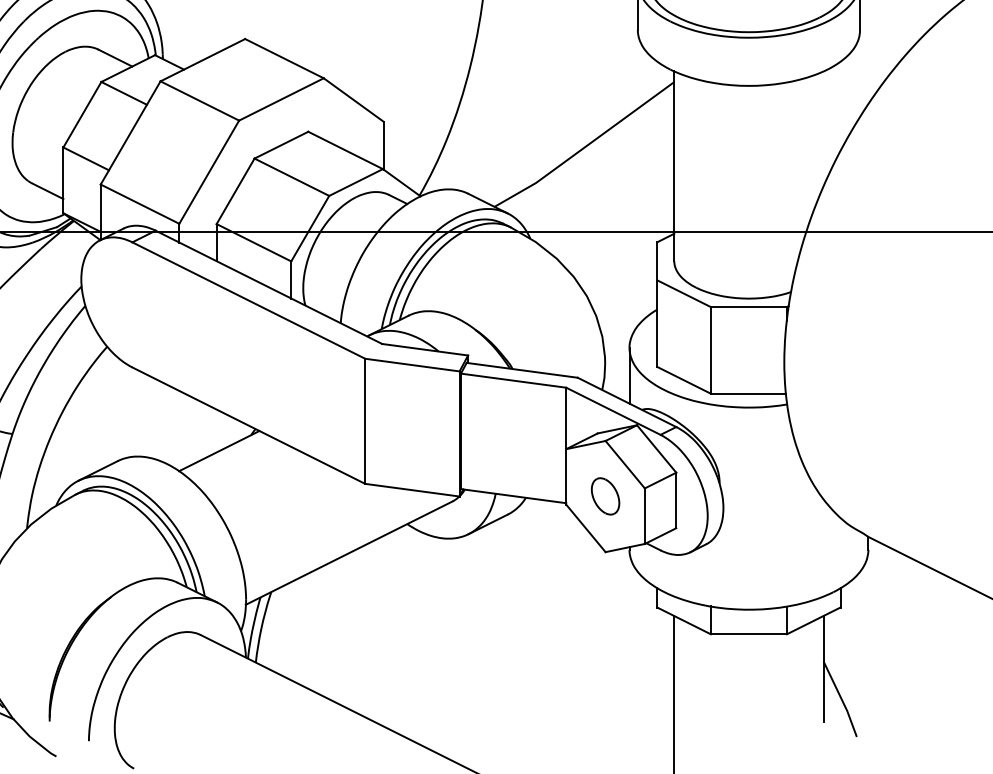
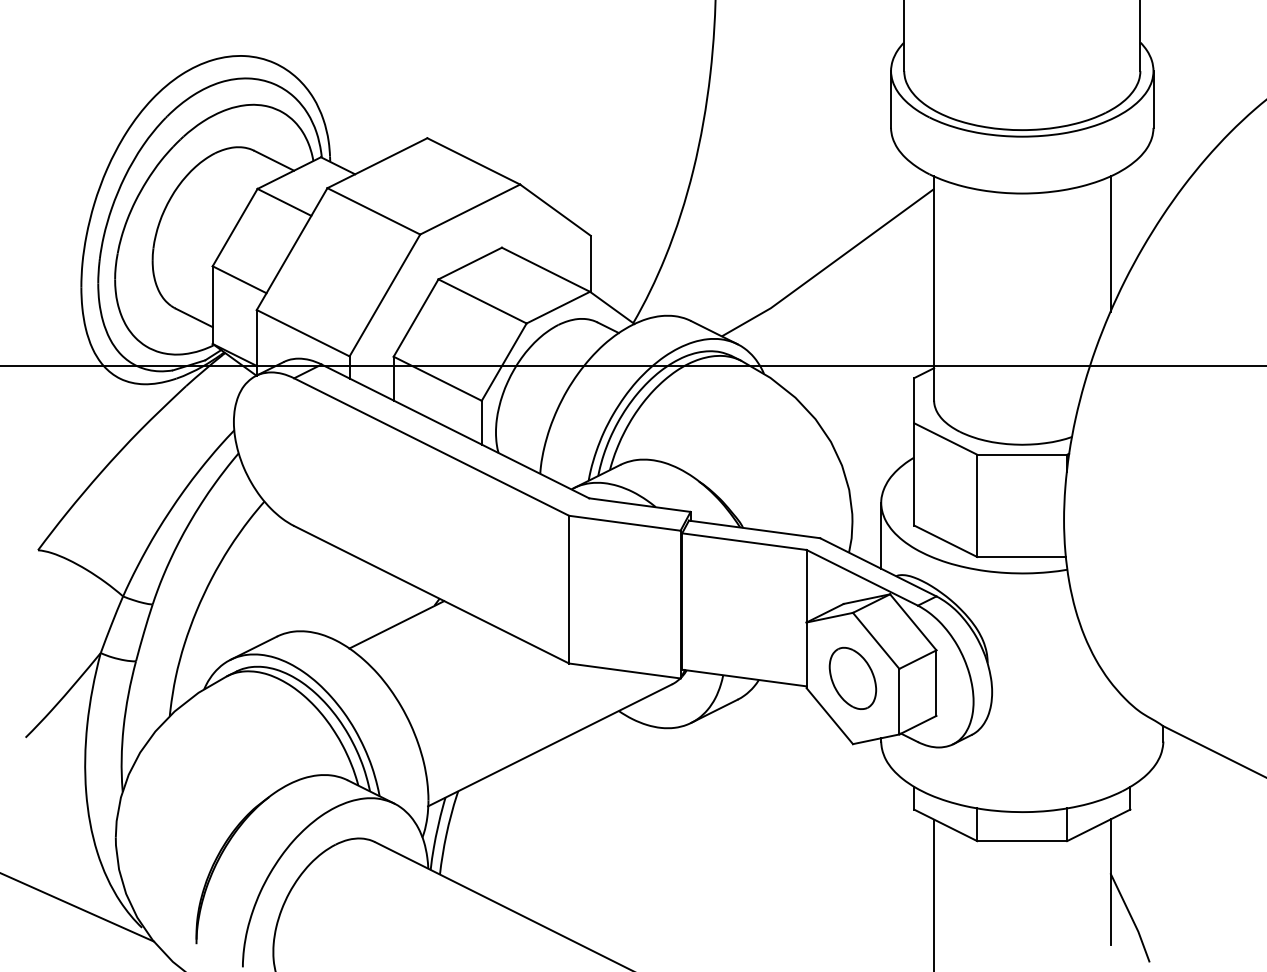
line: (823, 129) -> (1110, 244), added
part: (605, 495) -> (852, 677), size x1.43

